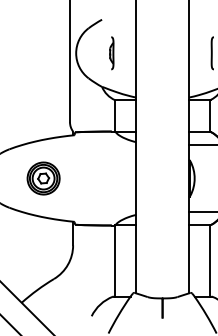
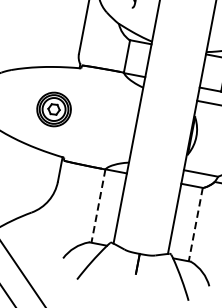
part: (43, 178) -> (53, 109), moved
line: (115, 260) -> (98, 205), solid -> dashed
line: (209, 260) -> (195, 224), solid -> dashed

